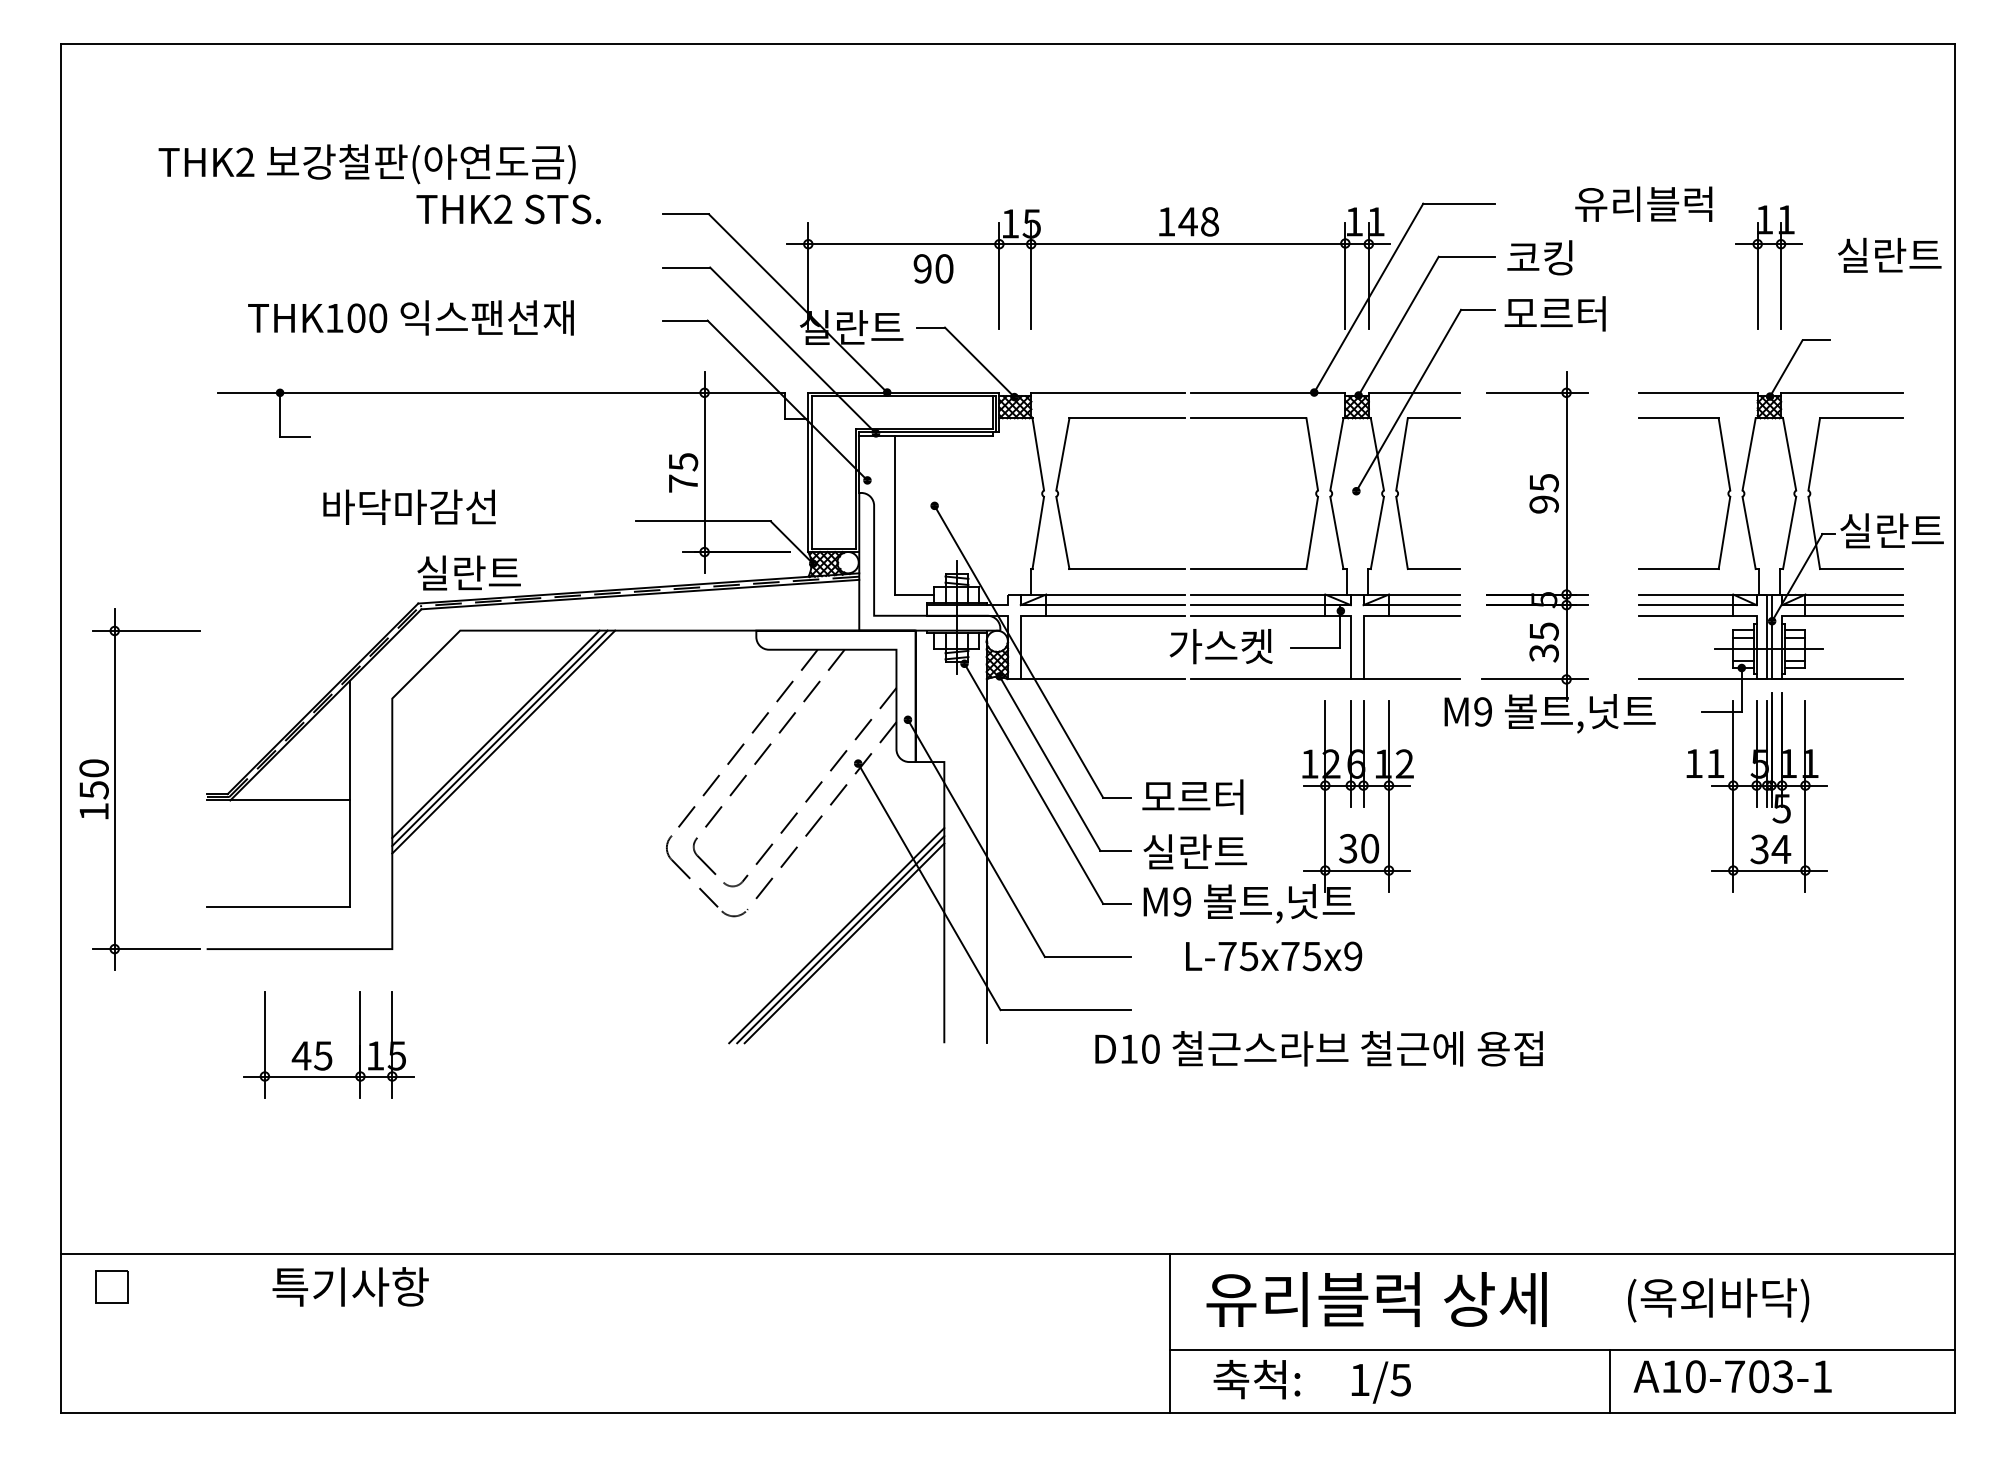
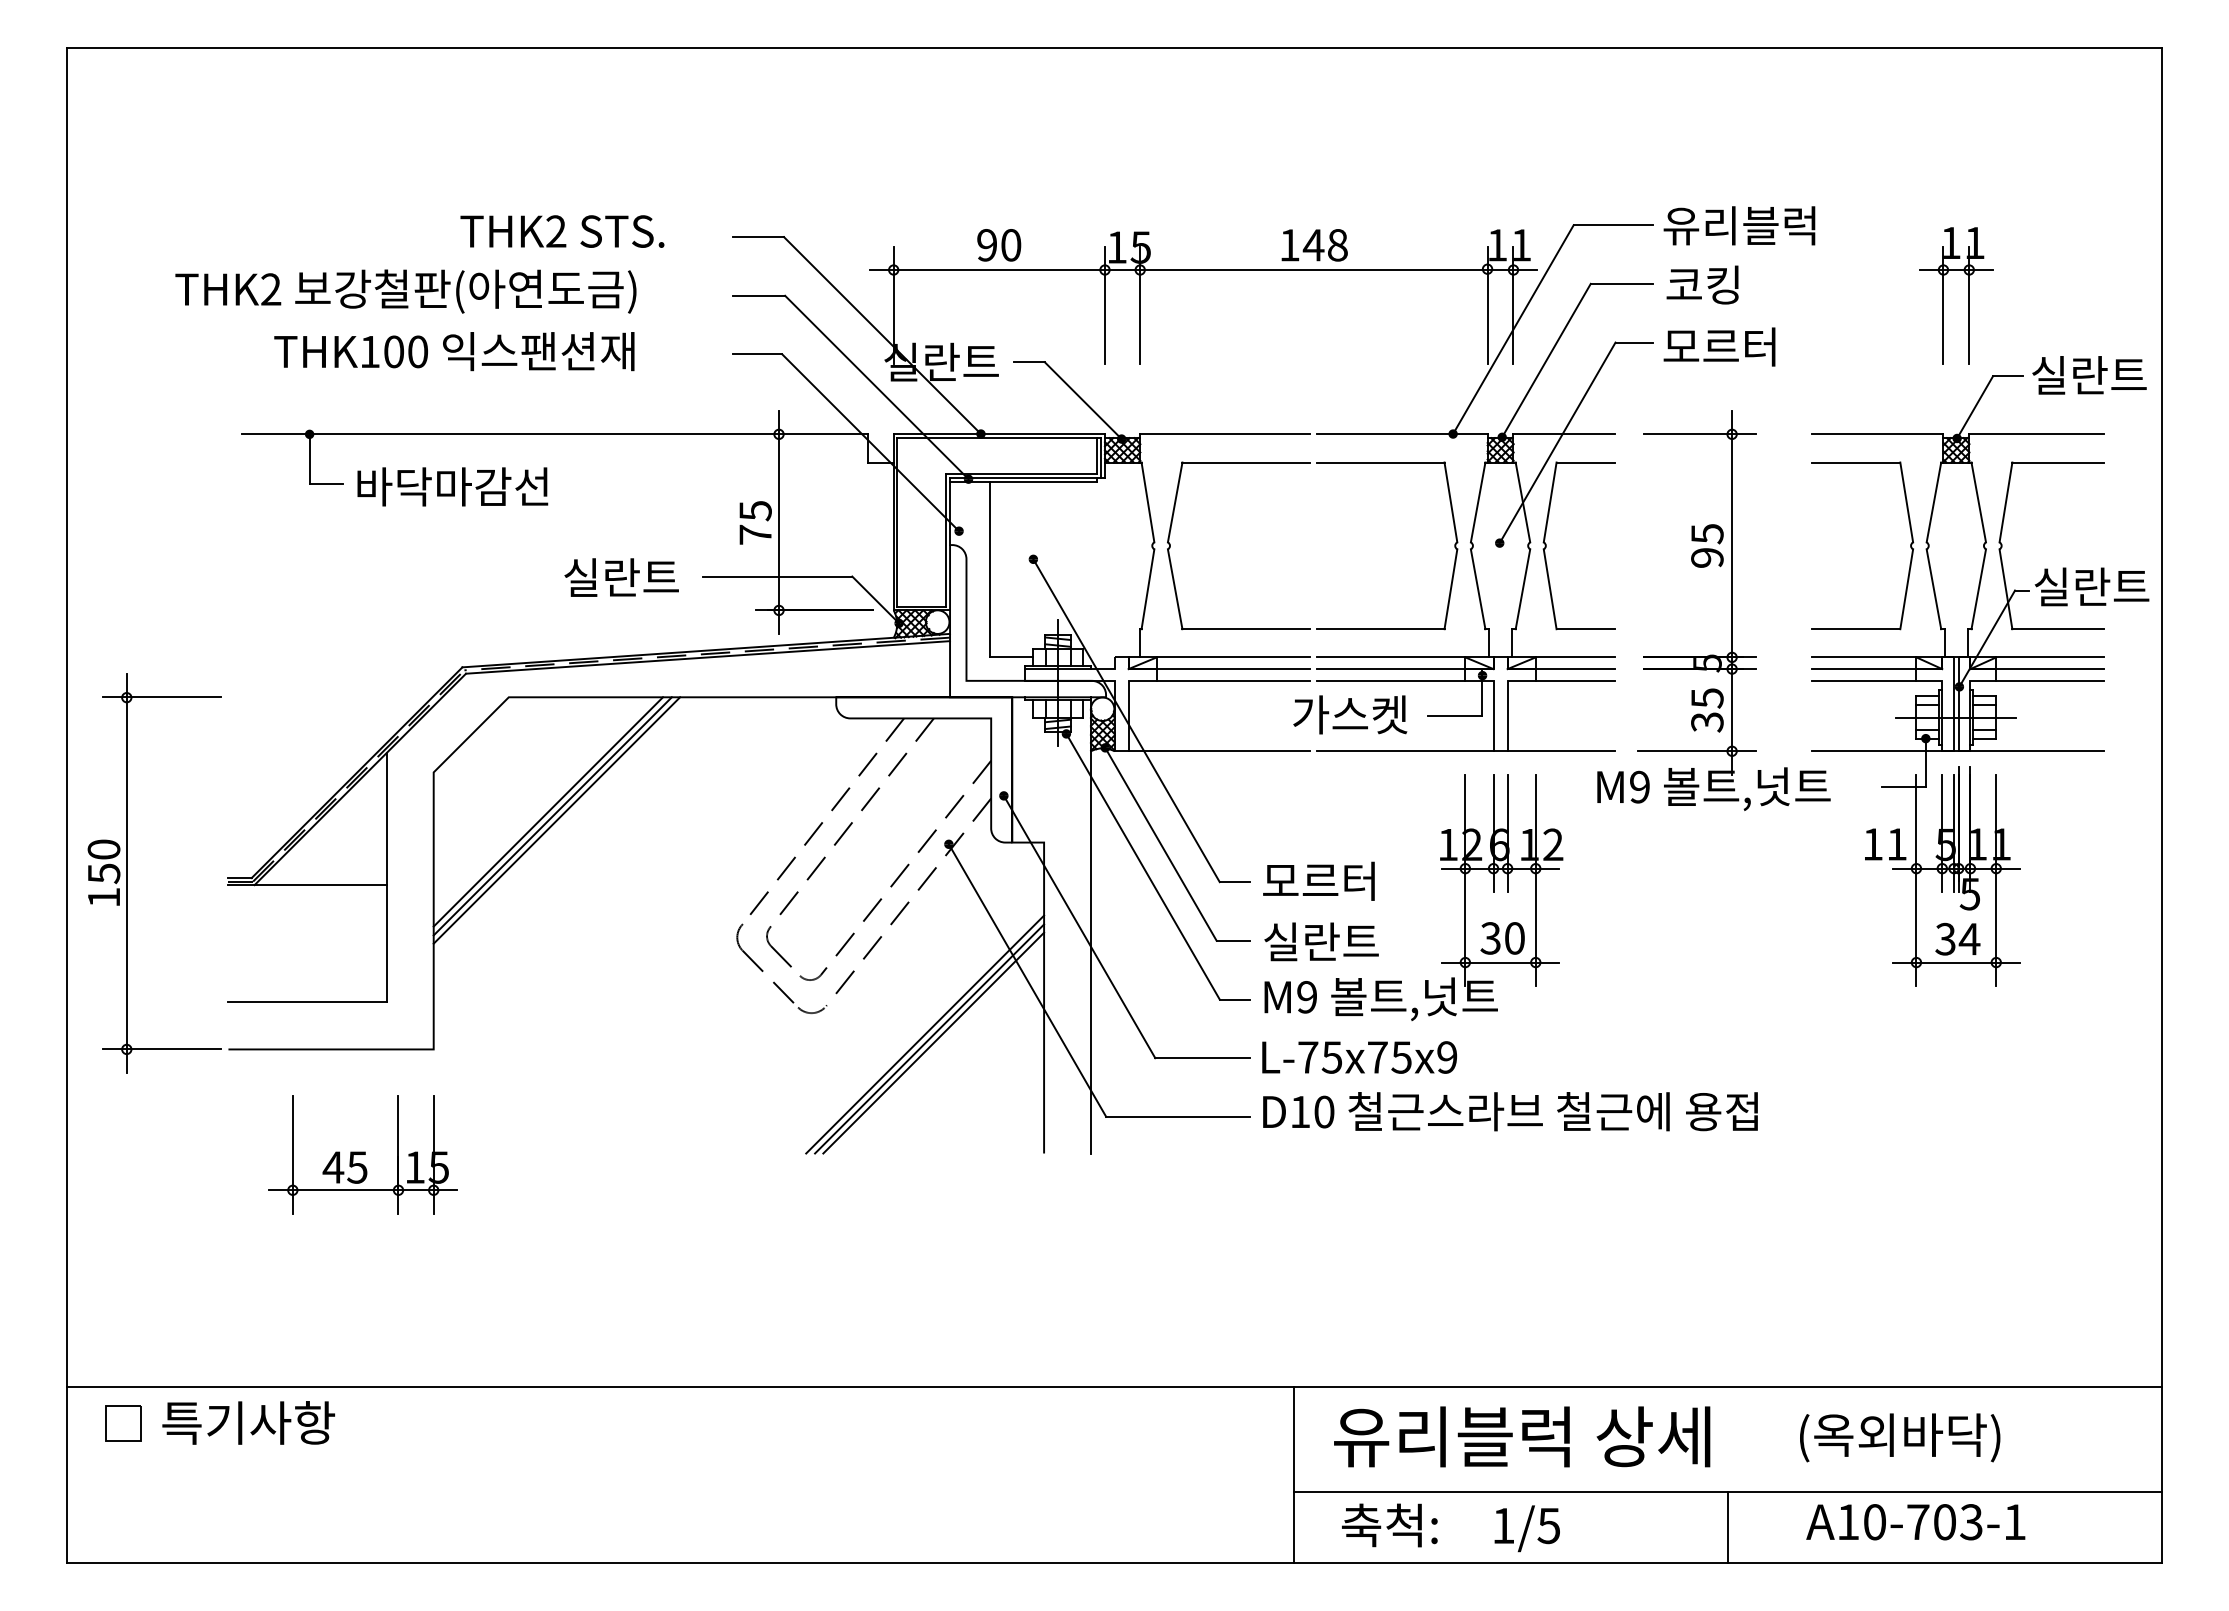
text: (366, 164) -> (405, 291), moved
text: (1643, 203) -> (1739, 225), moved
text: (1889, 255) -> (2089, 375), moved
text: (933, 269) -> (999, 245), moved
text: (409, 506) -> (452, 486), moved
text: (468, 572) -> (621, 577), moved
text: (1273, 956) -> (1359, 1057), moved
text: (1319, 1048) -> (1510, 1111), moved
text: (350, 1286) -> (248, 1422), moved
line: (1609, 1381) -> (1727, 1527), moved

